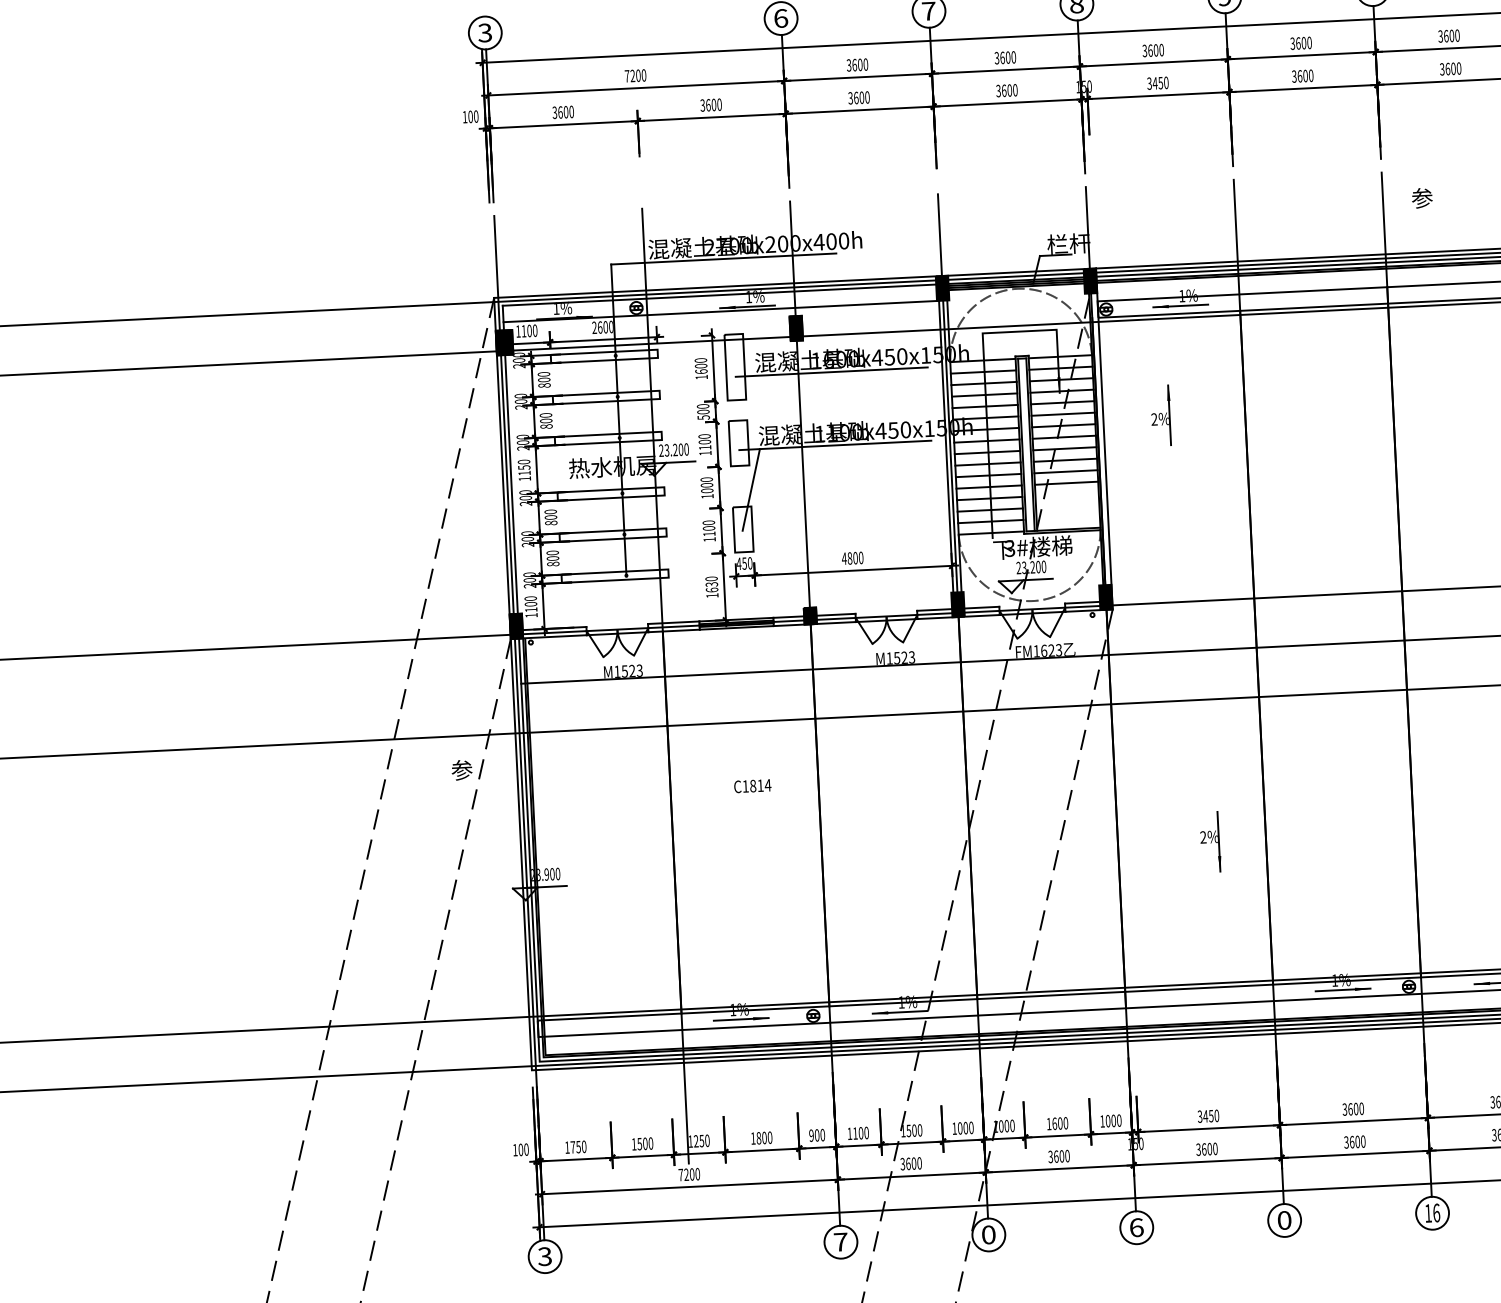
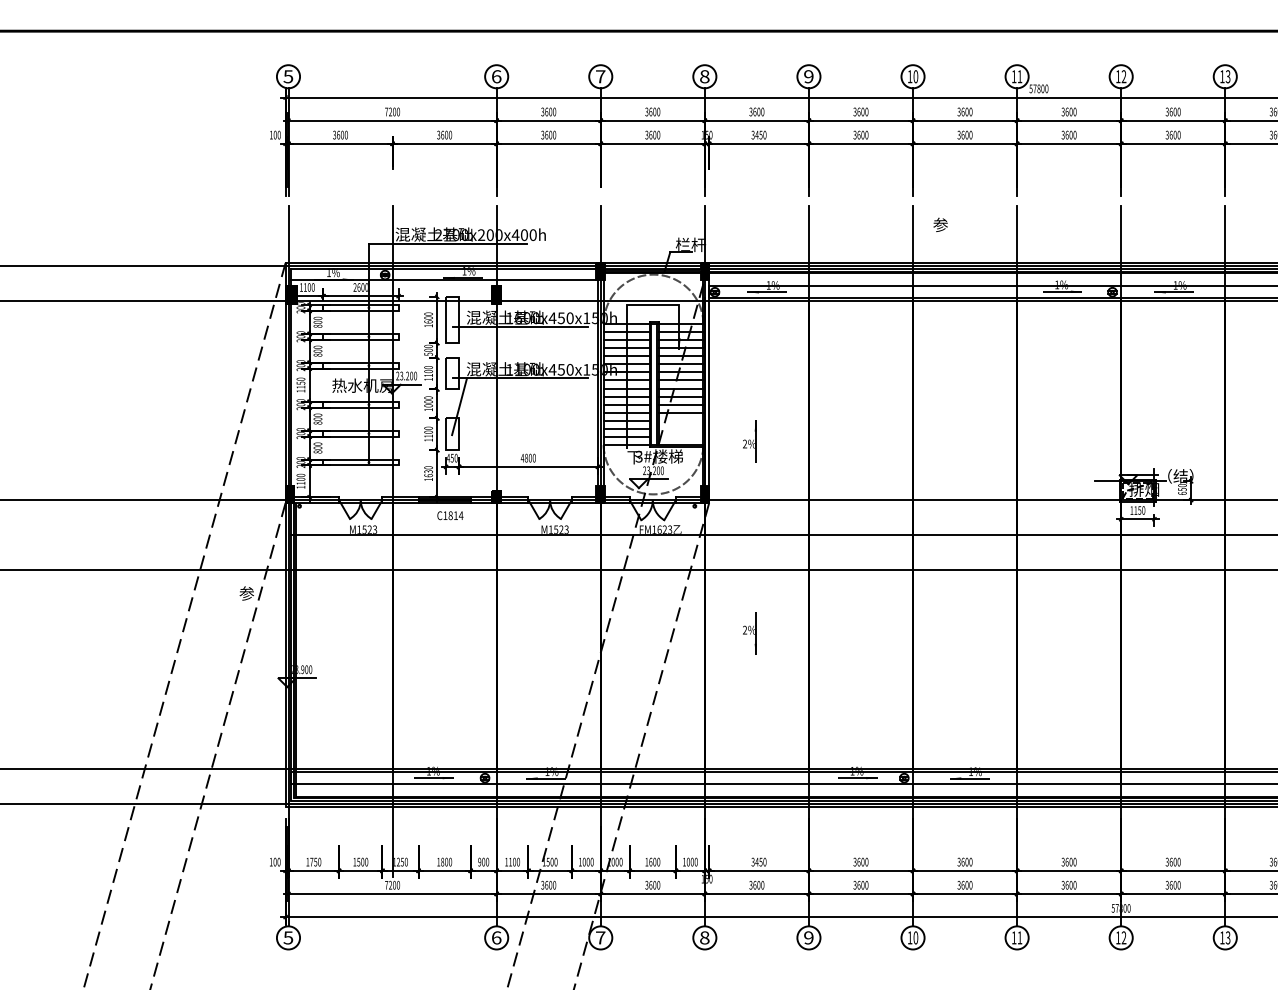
text: (485, 32) -> (288, 76), 3 -> 5
part: (1160, 415) -> (749, 441), moved
text: (752, 785) -> (450, 515), moved
part: (1209, 841) -> (749, 633), moved
text: (1436, 1212) -> (915, 937), 16 -> 10
text: (1283, 1219) -> (808, 937), 0 -> 9
text: (1136, 1227) -> (704, 937), 6 -> 8
text: (988, 1234) -> (600, 937), 0 -> 7
text: (840, 1241) -> (496, 937), 7 -> 6
text: (545, 1256) -> (288, 937), 3 -> 5

